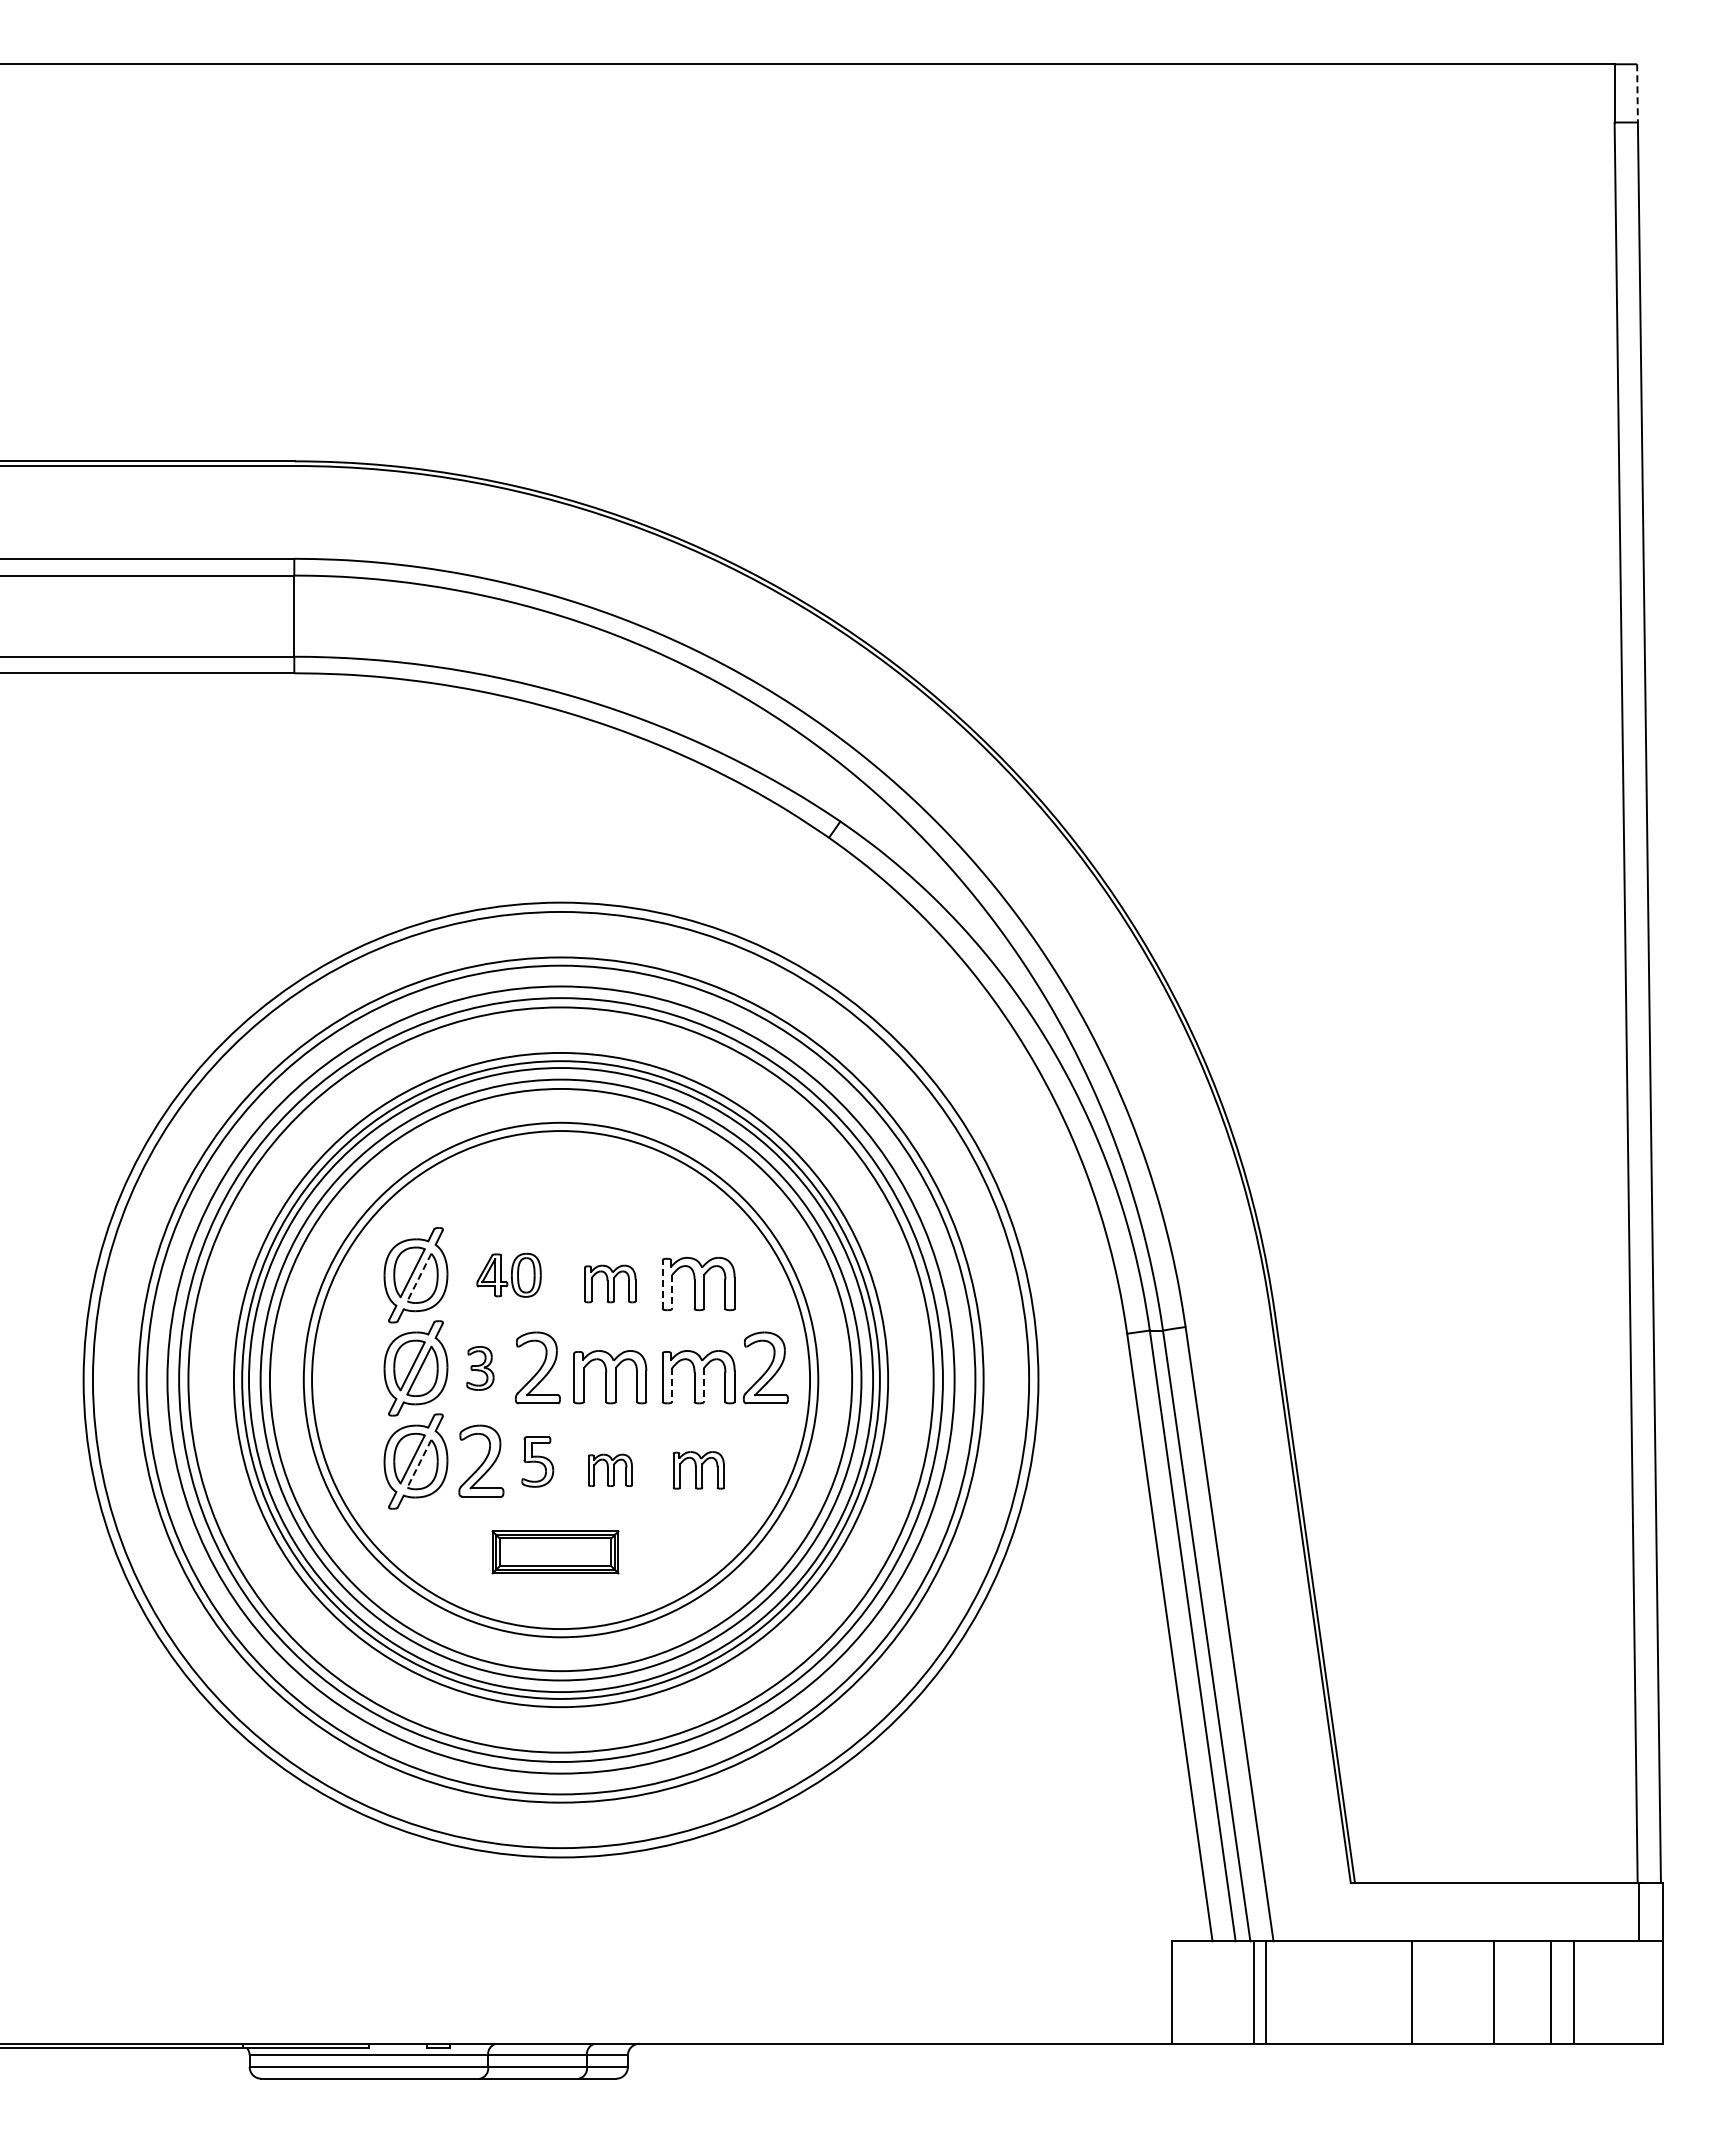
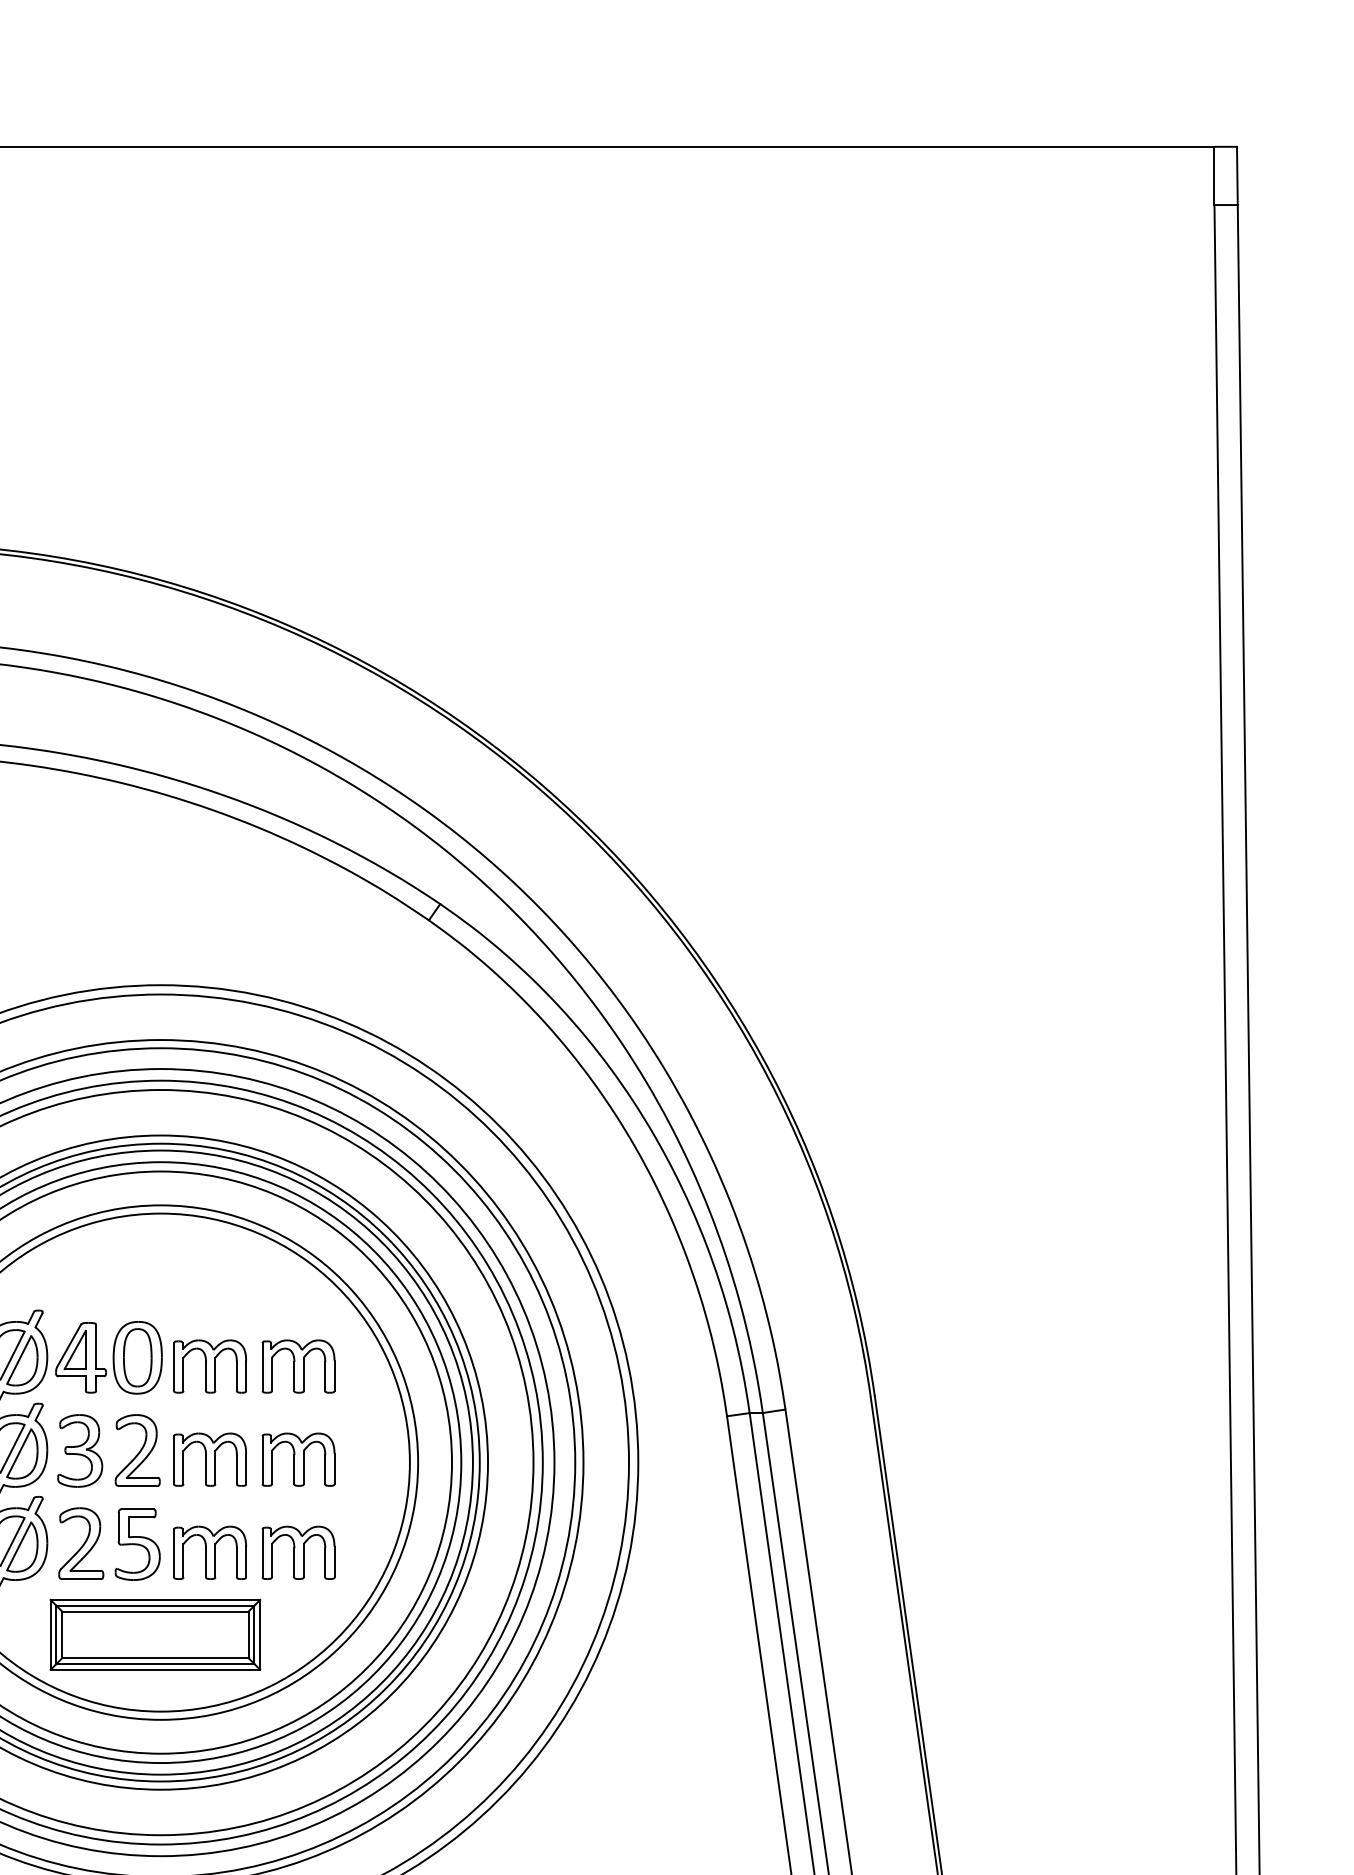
line: (1637, 93) -> (1237, 176), dashed -> solid
part: (508, 1275) -> (108, 1358), size x1.67
line: (419, 1277) -> (19, 1360), dashed -> solid
part: (610, 1283) -> (210, 1366), size x1.43
line: (662, 1284) -> (262, 1367), dashed -> solid
line: (672, 1291) -> (272, 1374), dashed -> solid
part: (765, 1367) -> (365, 1450), removed
part: (480, 1368) -> (80, 1451), size x1.67
line: (672, 1385) -> (272, 1468), dashed -> solid
line: (703, 1385) -> (303, 1468), dashed -> solid
part: (537, 1461) -> (137, 1544), size x1.43
line: (419, 1463) -> (19, 1546), dashed -> solid
part: (610, 1470) -> (210, 1553), size x1.67
part: (698, 1470) -> (298, 1553), size x1.43
part: (555, 1552) -> (155, 1635), size x1.67

